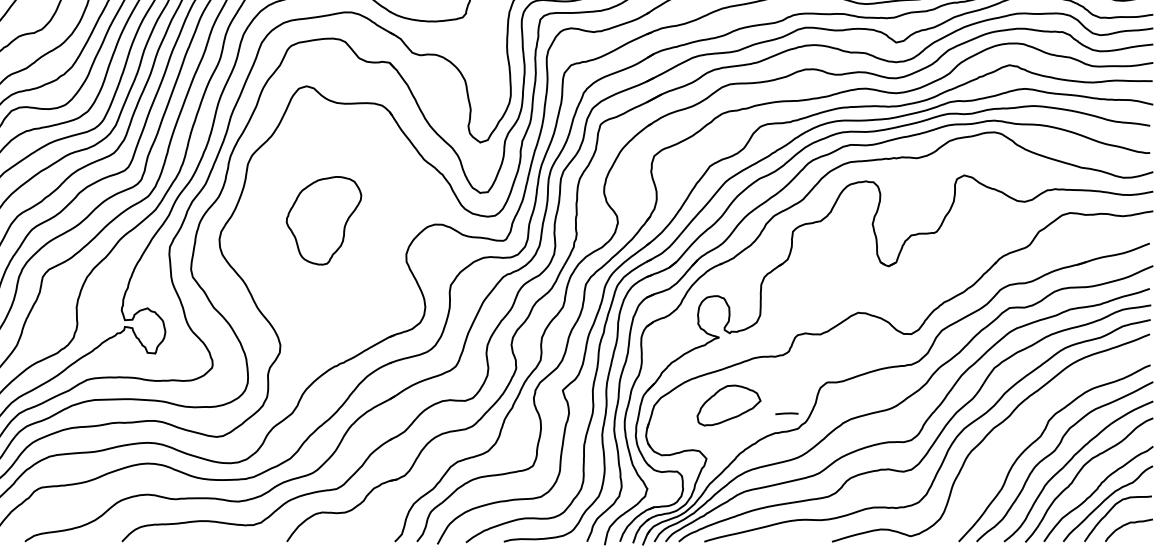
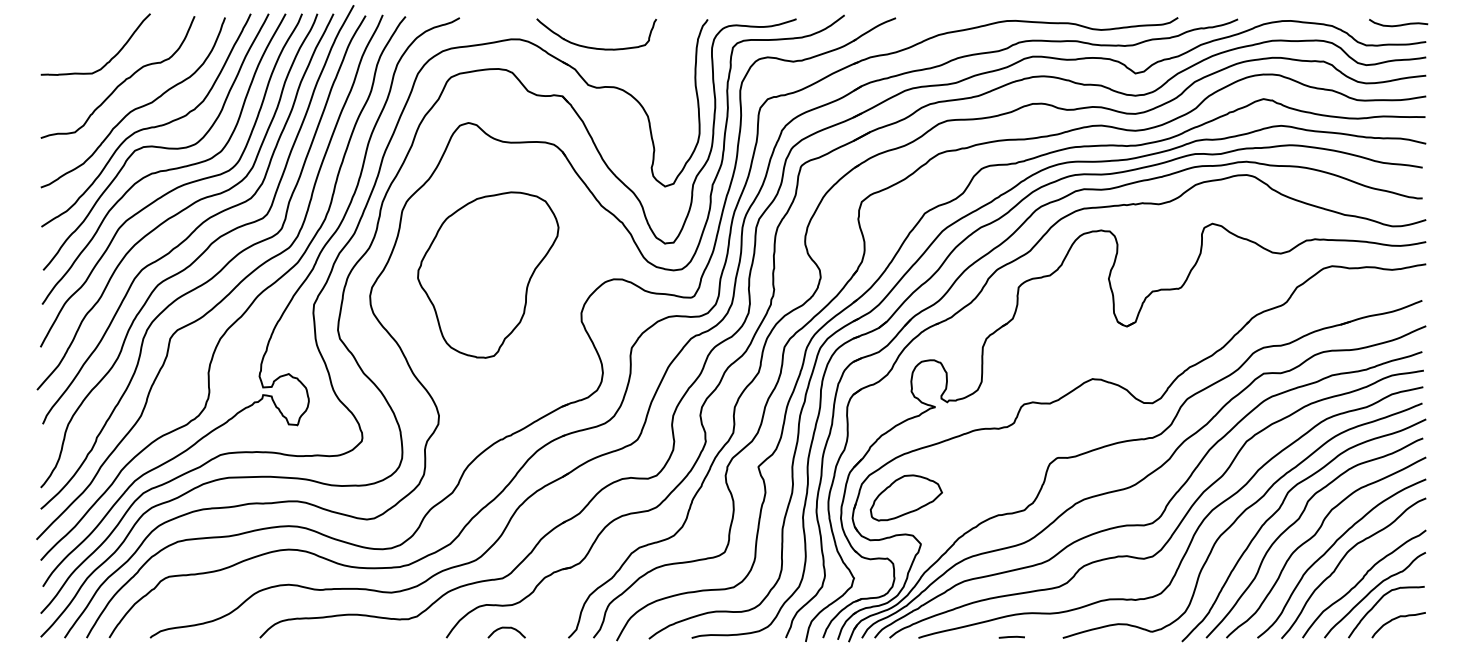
part: (324, 220) -> (488, 274), size x1.67
part: (728, 405) -> (905, 497), moved
line: (786, 413) -> (1011, 636), moved
curve: (1025, 426) -> (1281, 507), added
curve: (340, 533) -> (506, 628), added

